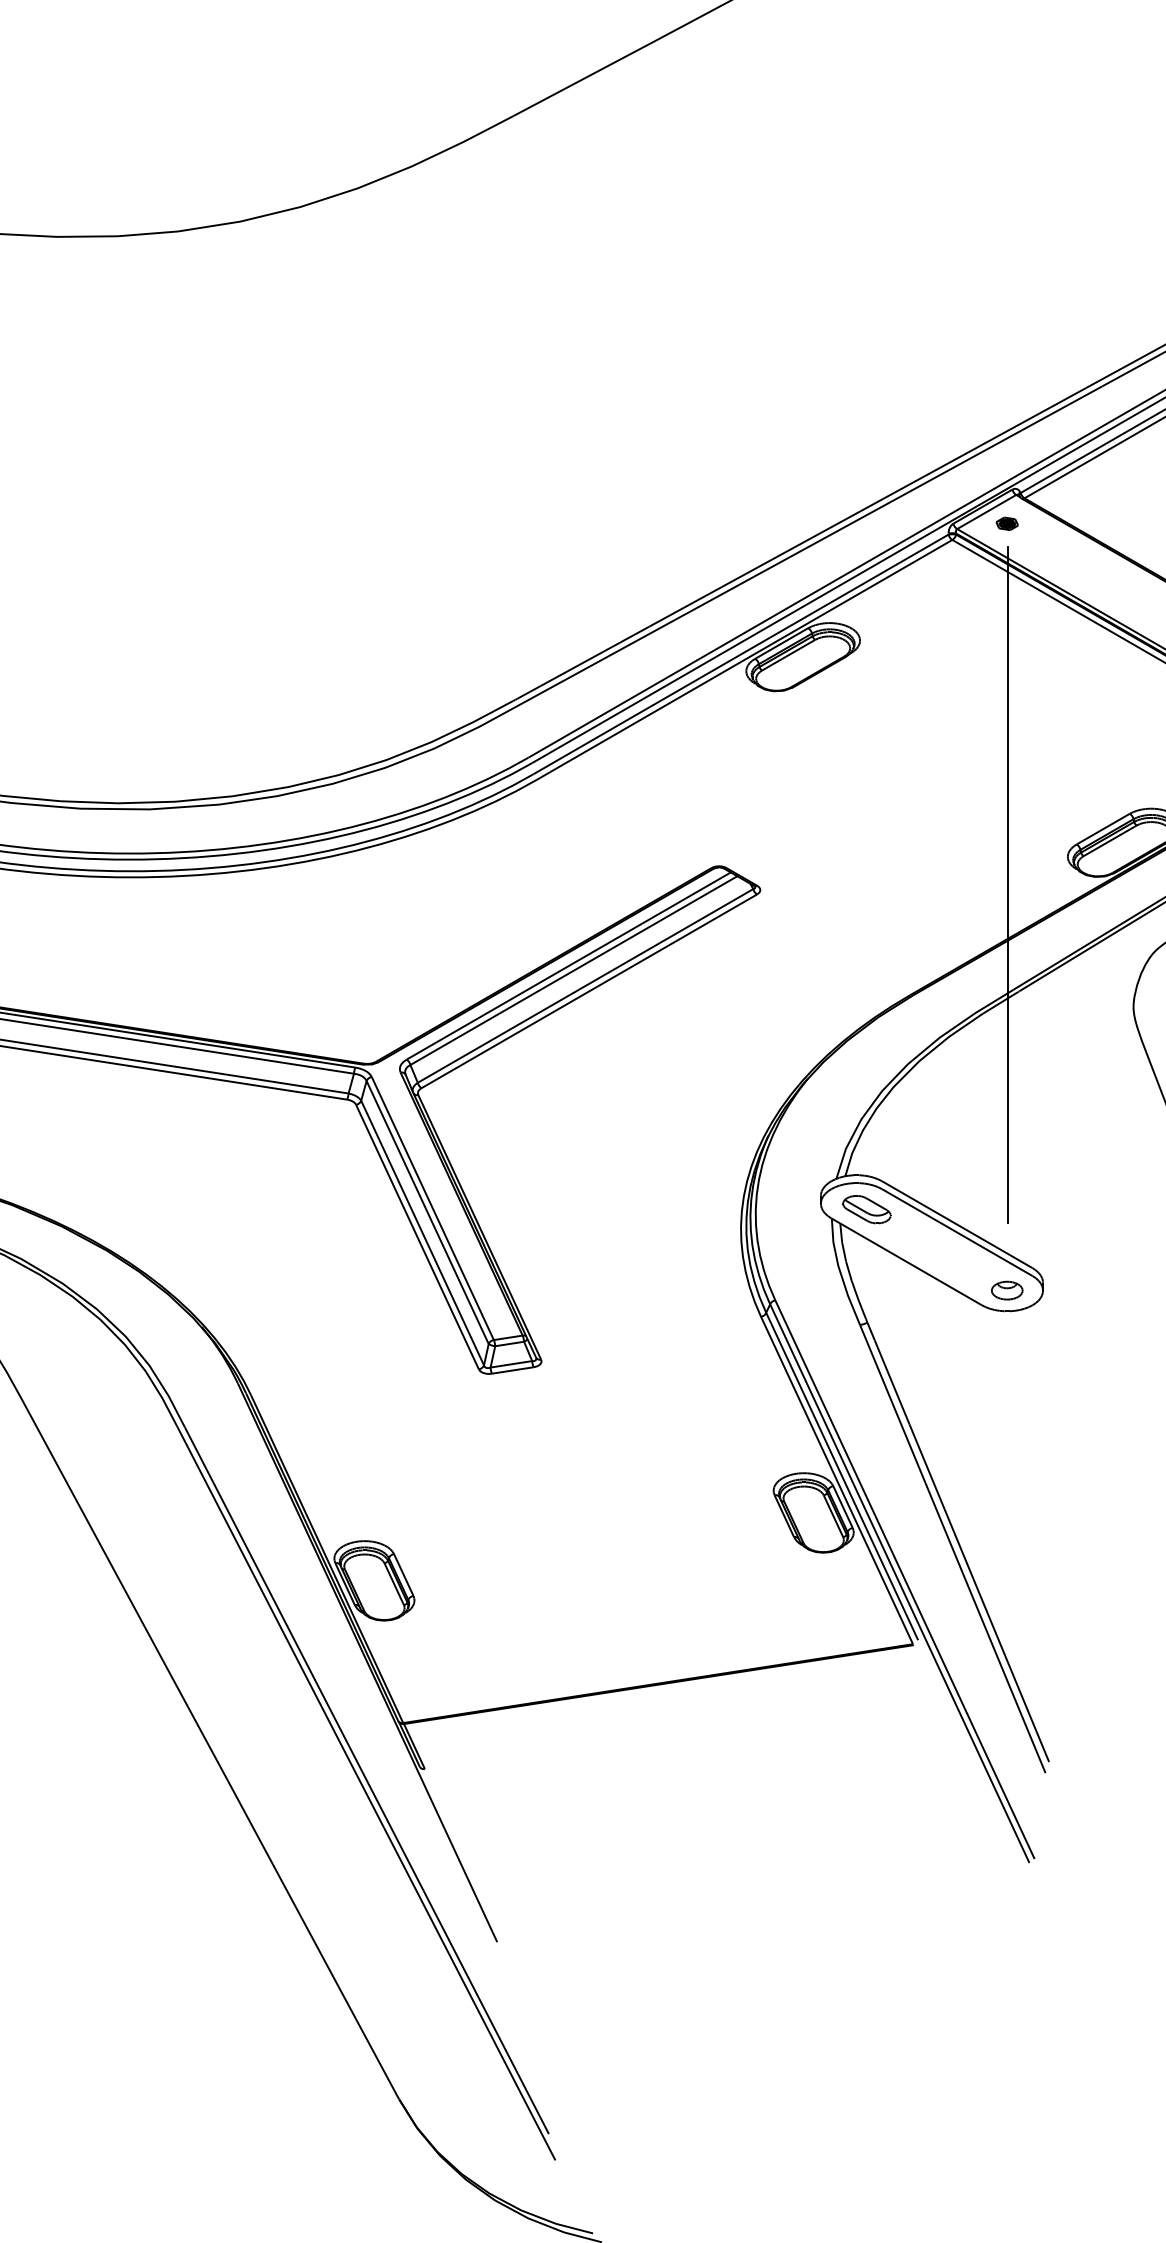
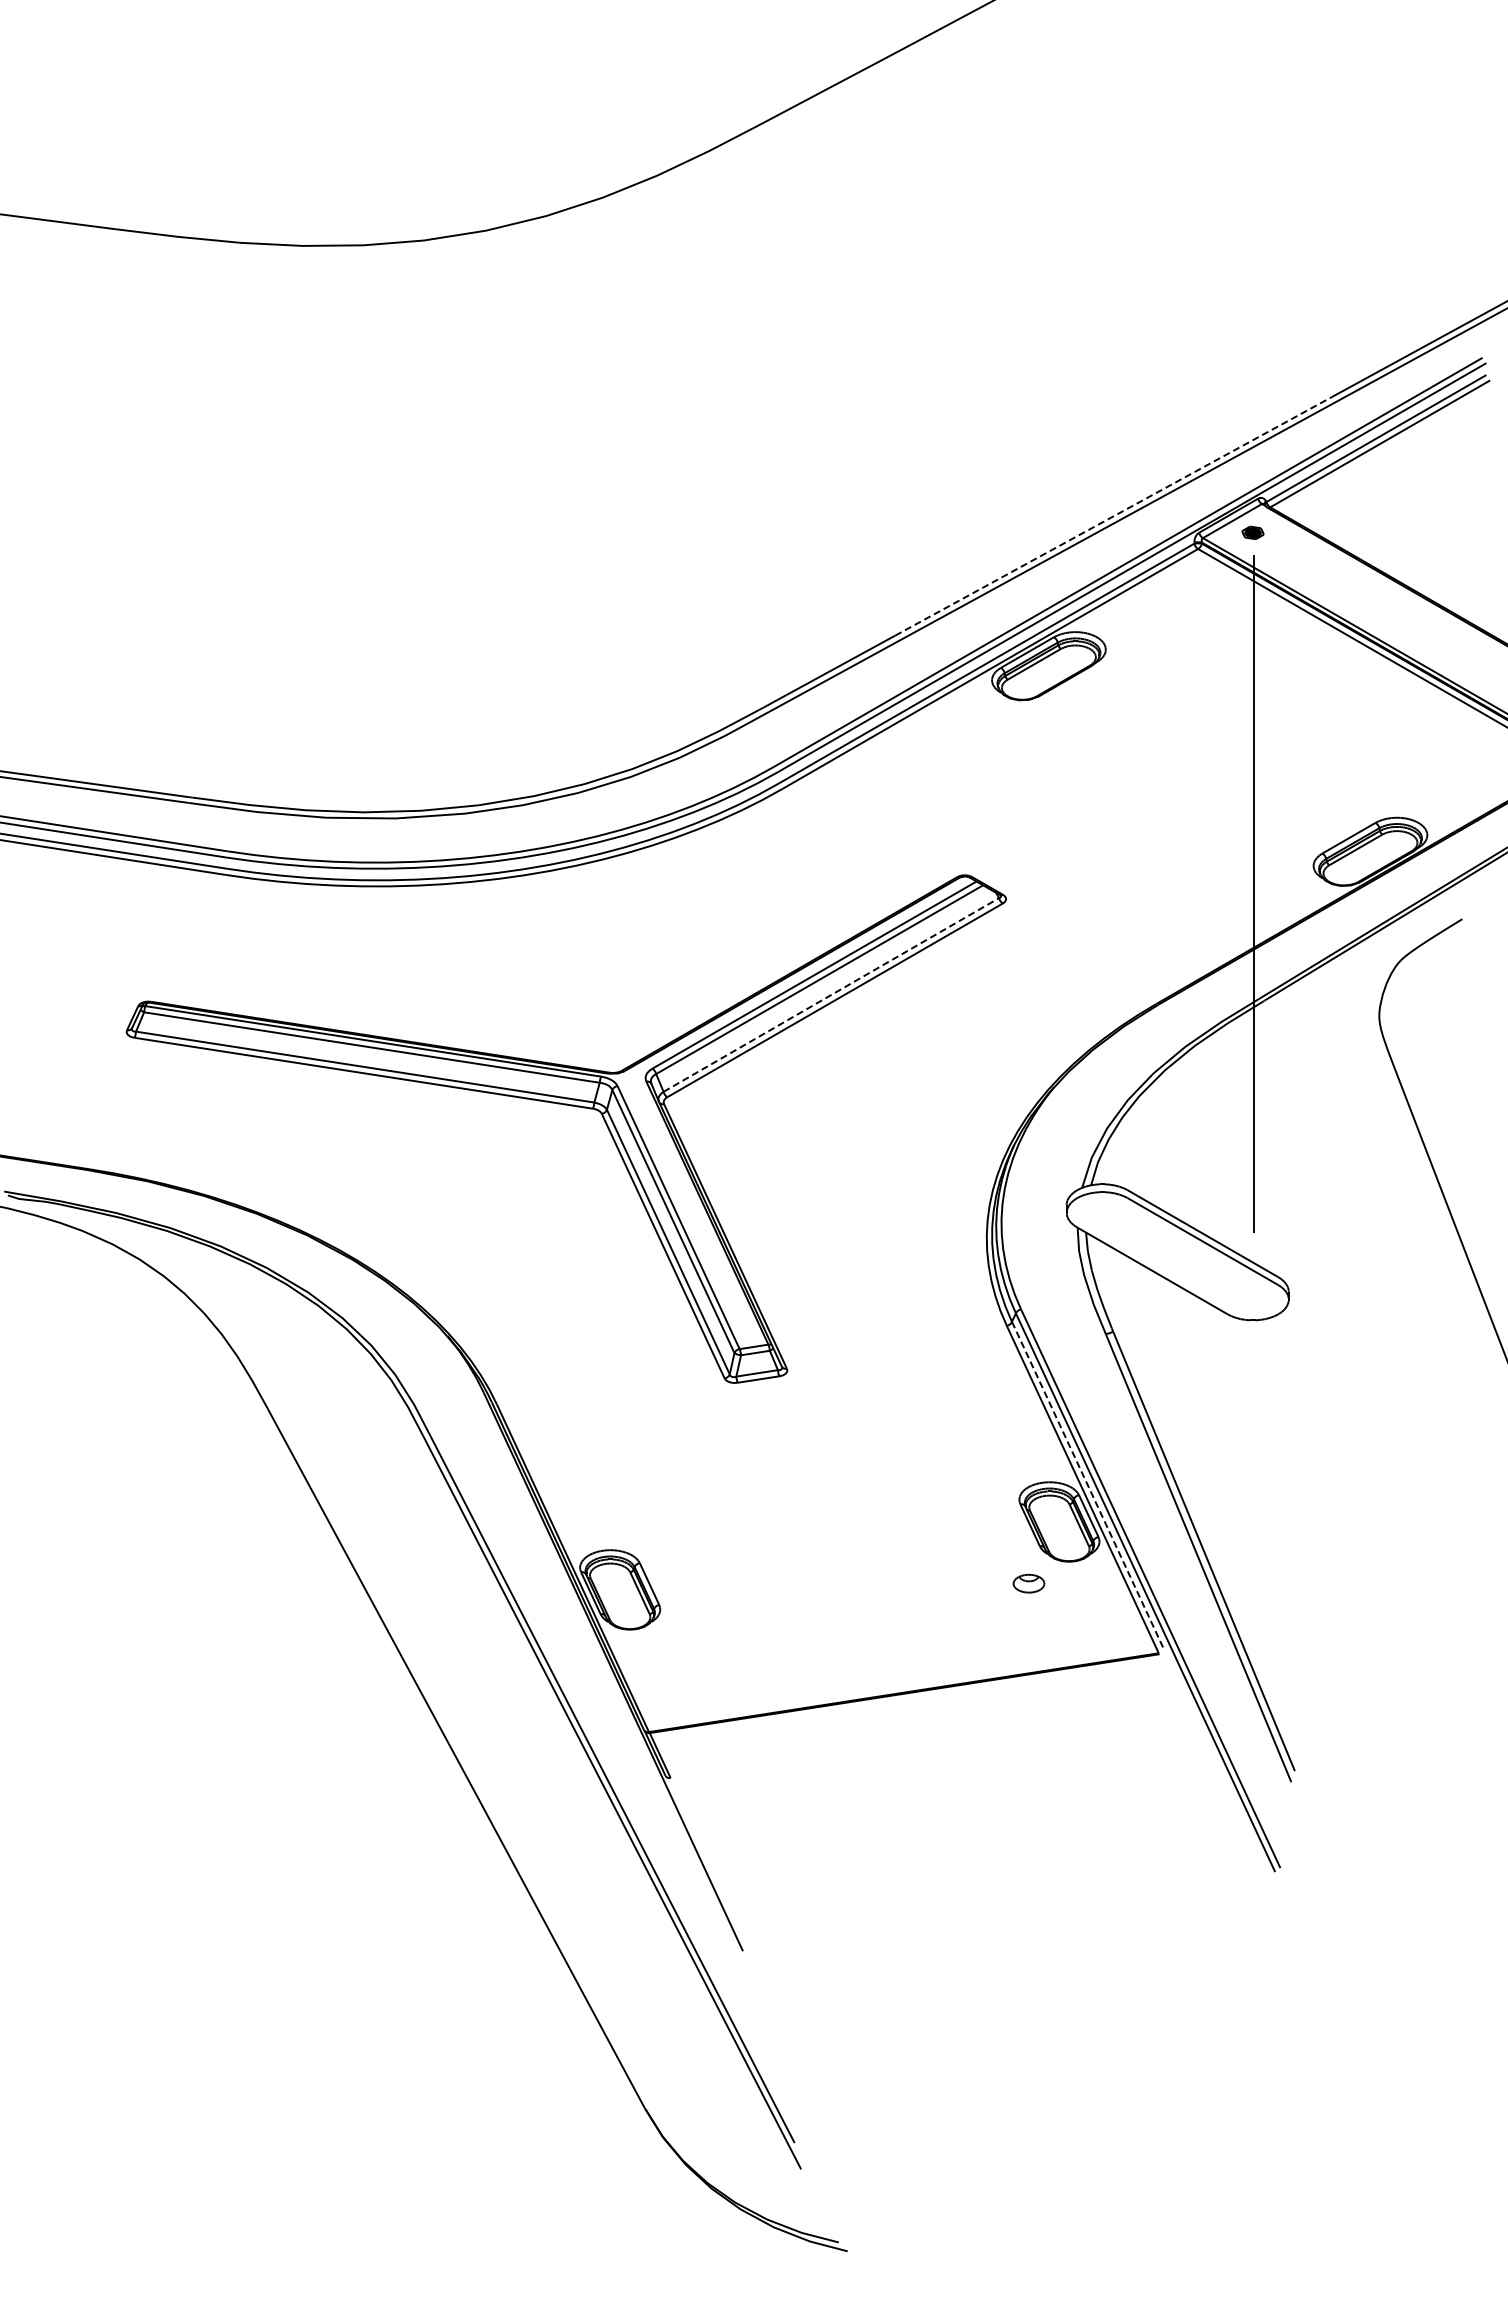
line: (867, 507) -> (1113, 516), solid -> dashed
line: (585, 986) -> (831, 995), solid -> dashed
part: (866, 1209) -> (1112, 1218), removed
part: (1006, 1290) -> (1028, 1583), moved
line: (841, 1476) -> (1087, 1485), solid -> dashed

